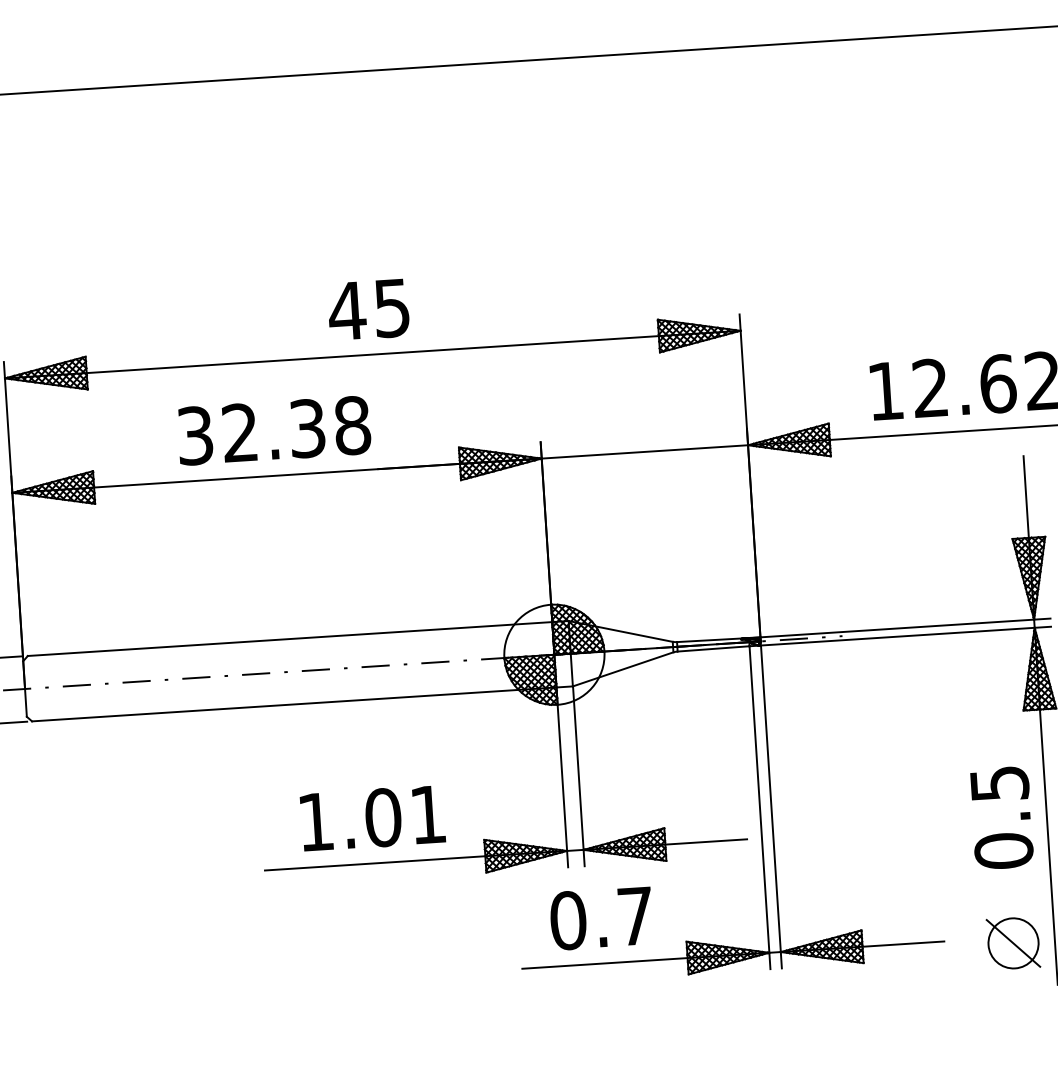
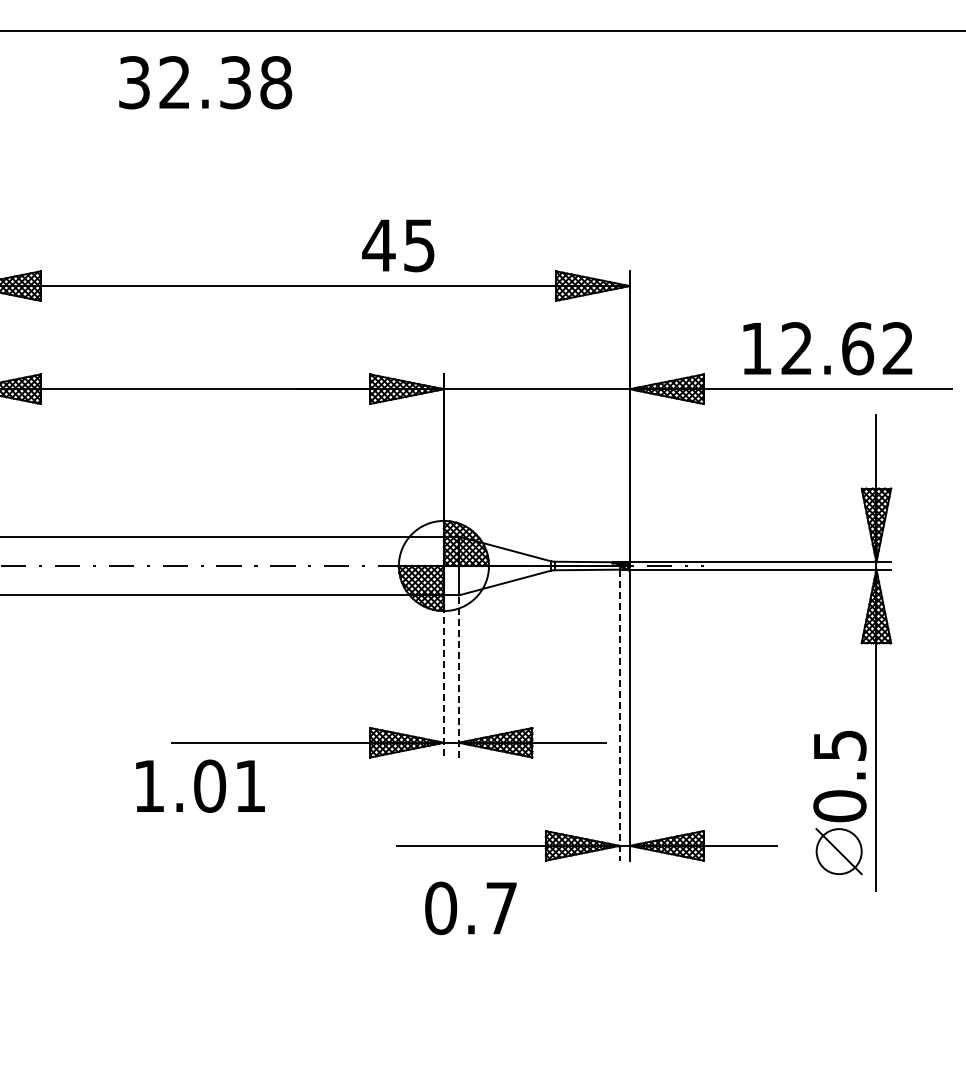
text: (368, 309) -> (398, 245), moved
text: (274, 430) -> (205, 82), moved
line: (578, 775) -> (458, 675), solid -> dashed
line: (561, 777) -> (443, 676), solid -> dashed
line: (759, 808) -> (619, 715), solid -> dashed
text: (372, 817) -> (200, 785), moved
text: (1001, 818) -> (839, 776), moved
text: (601, 918) -> (470, 908), moved

